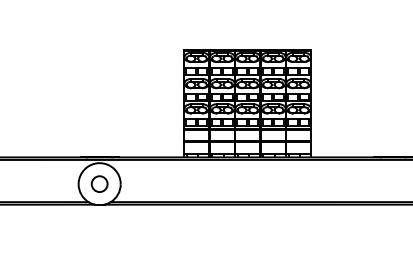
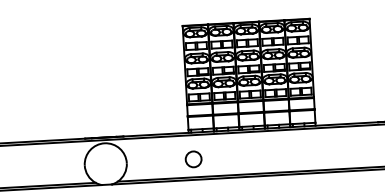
circle: (99, 183) -> (193, 158), moved

